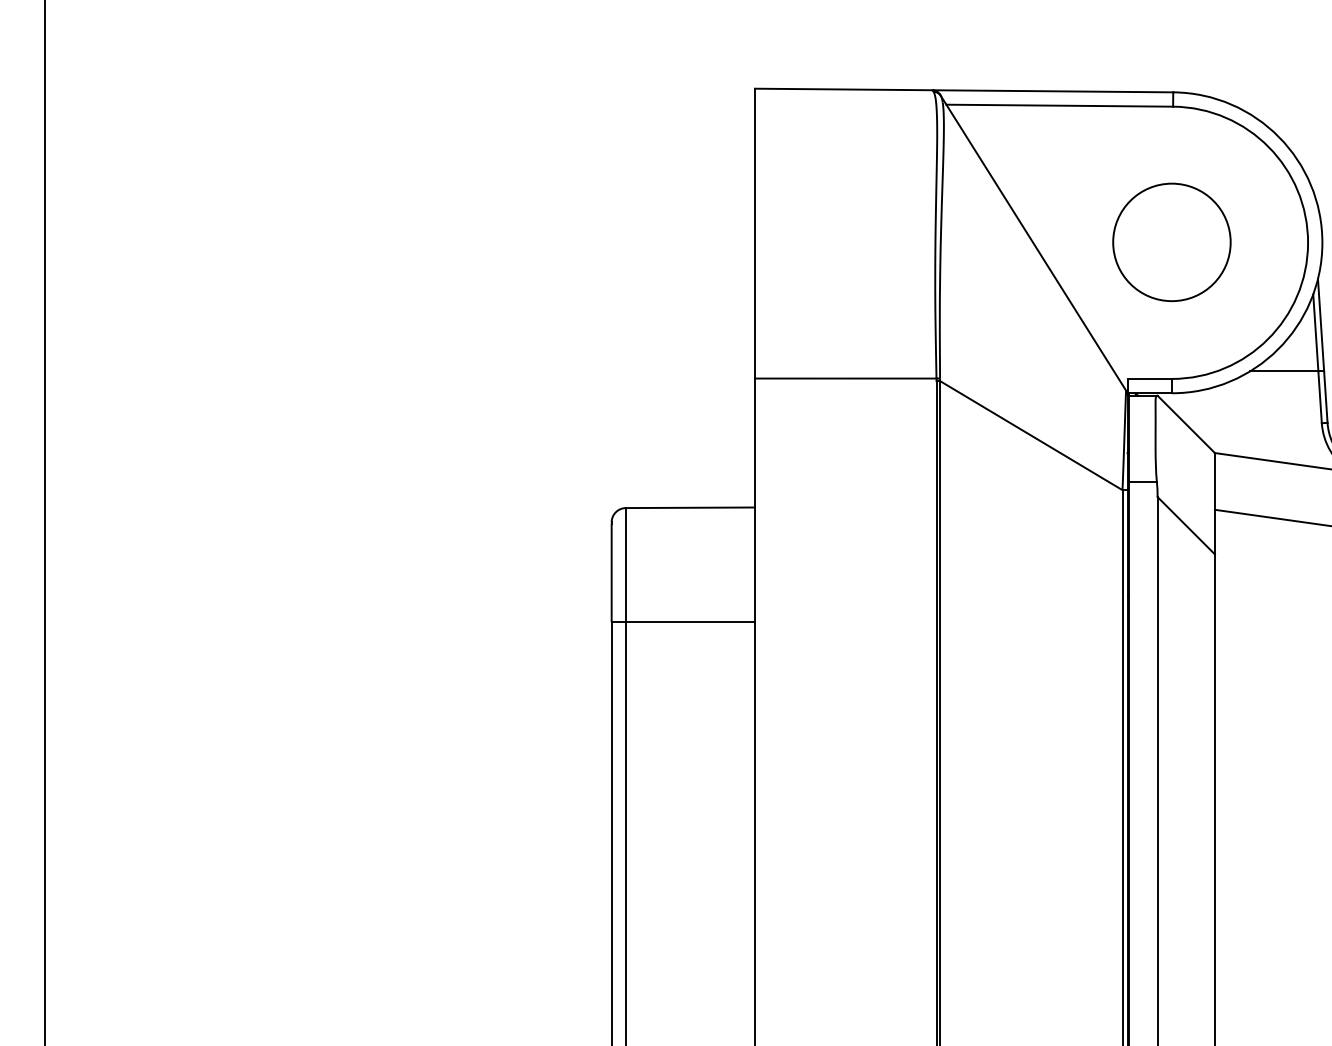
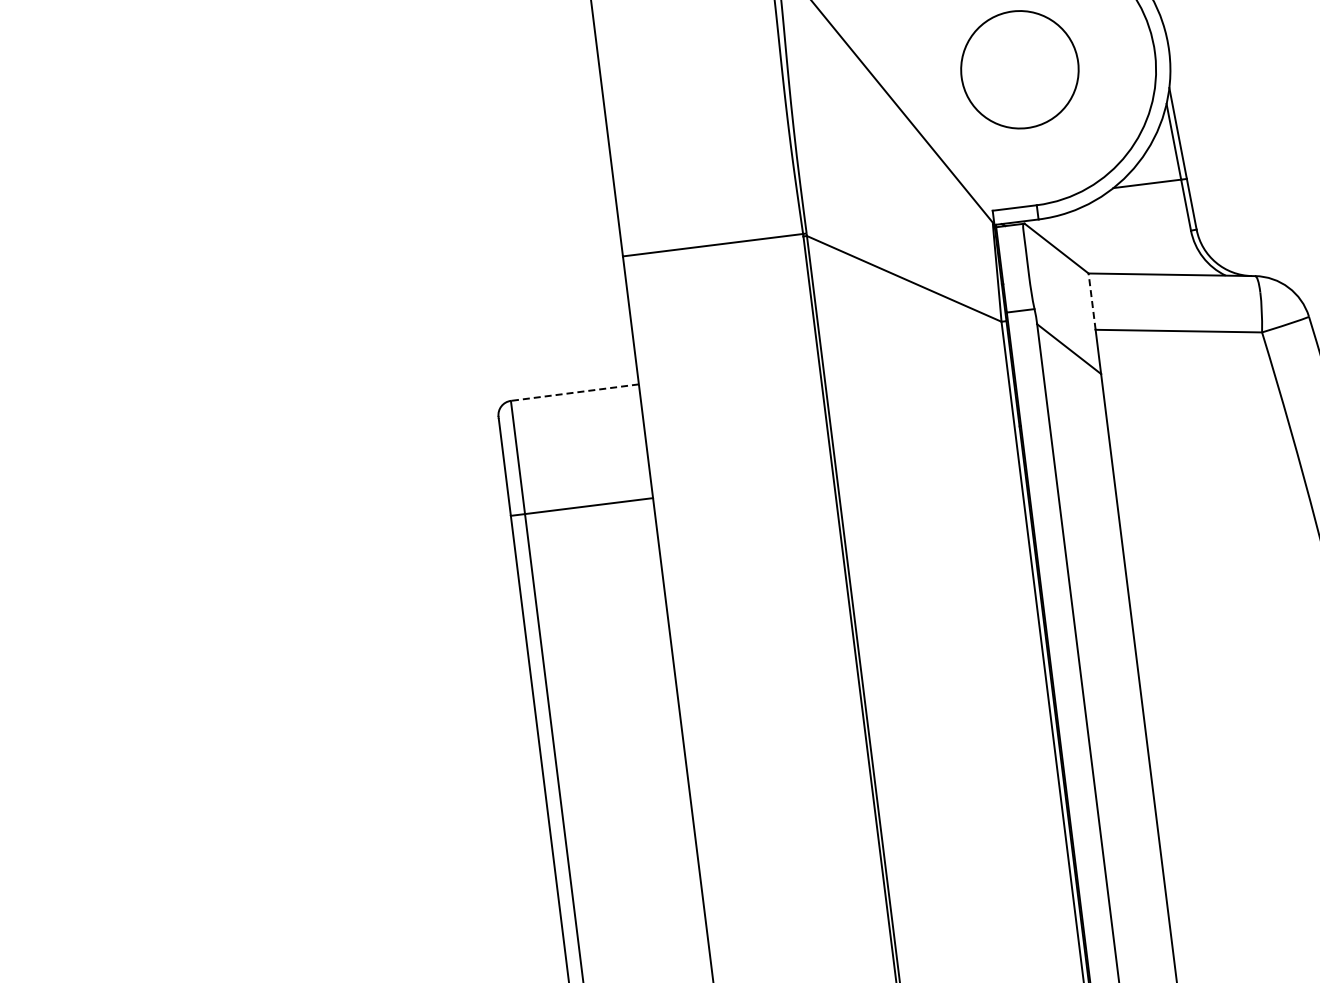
line: (1214, 480) -> (1091, 300), solid -> dashed
line: (690, 507) -> (574, 392), solid -> dashed

